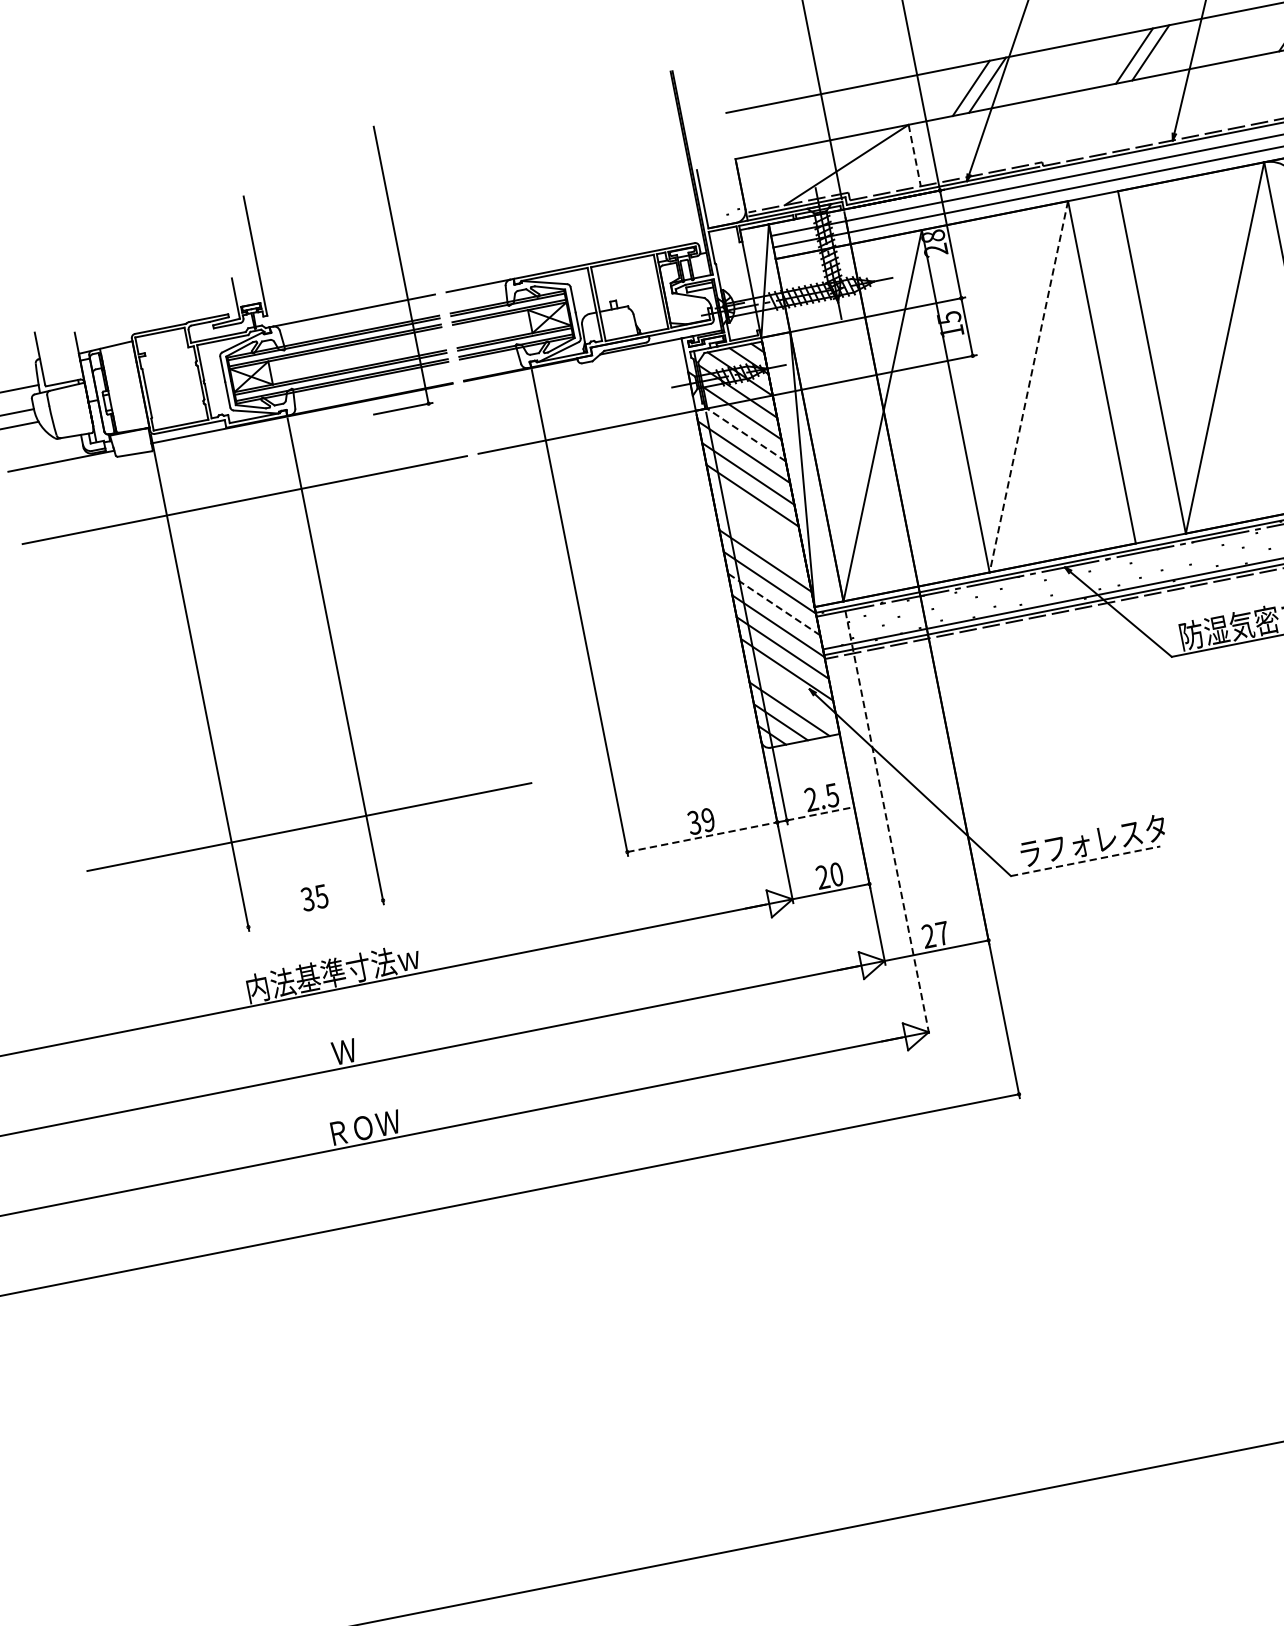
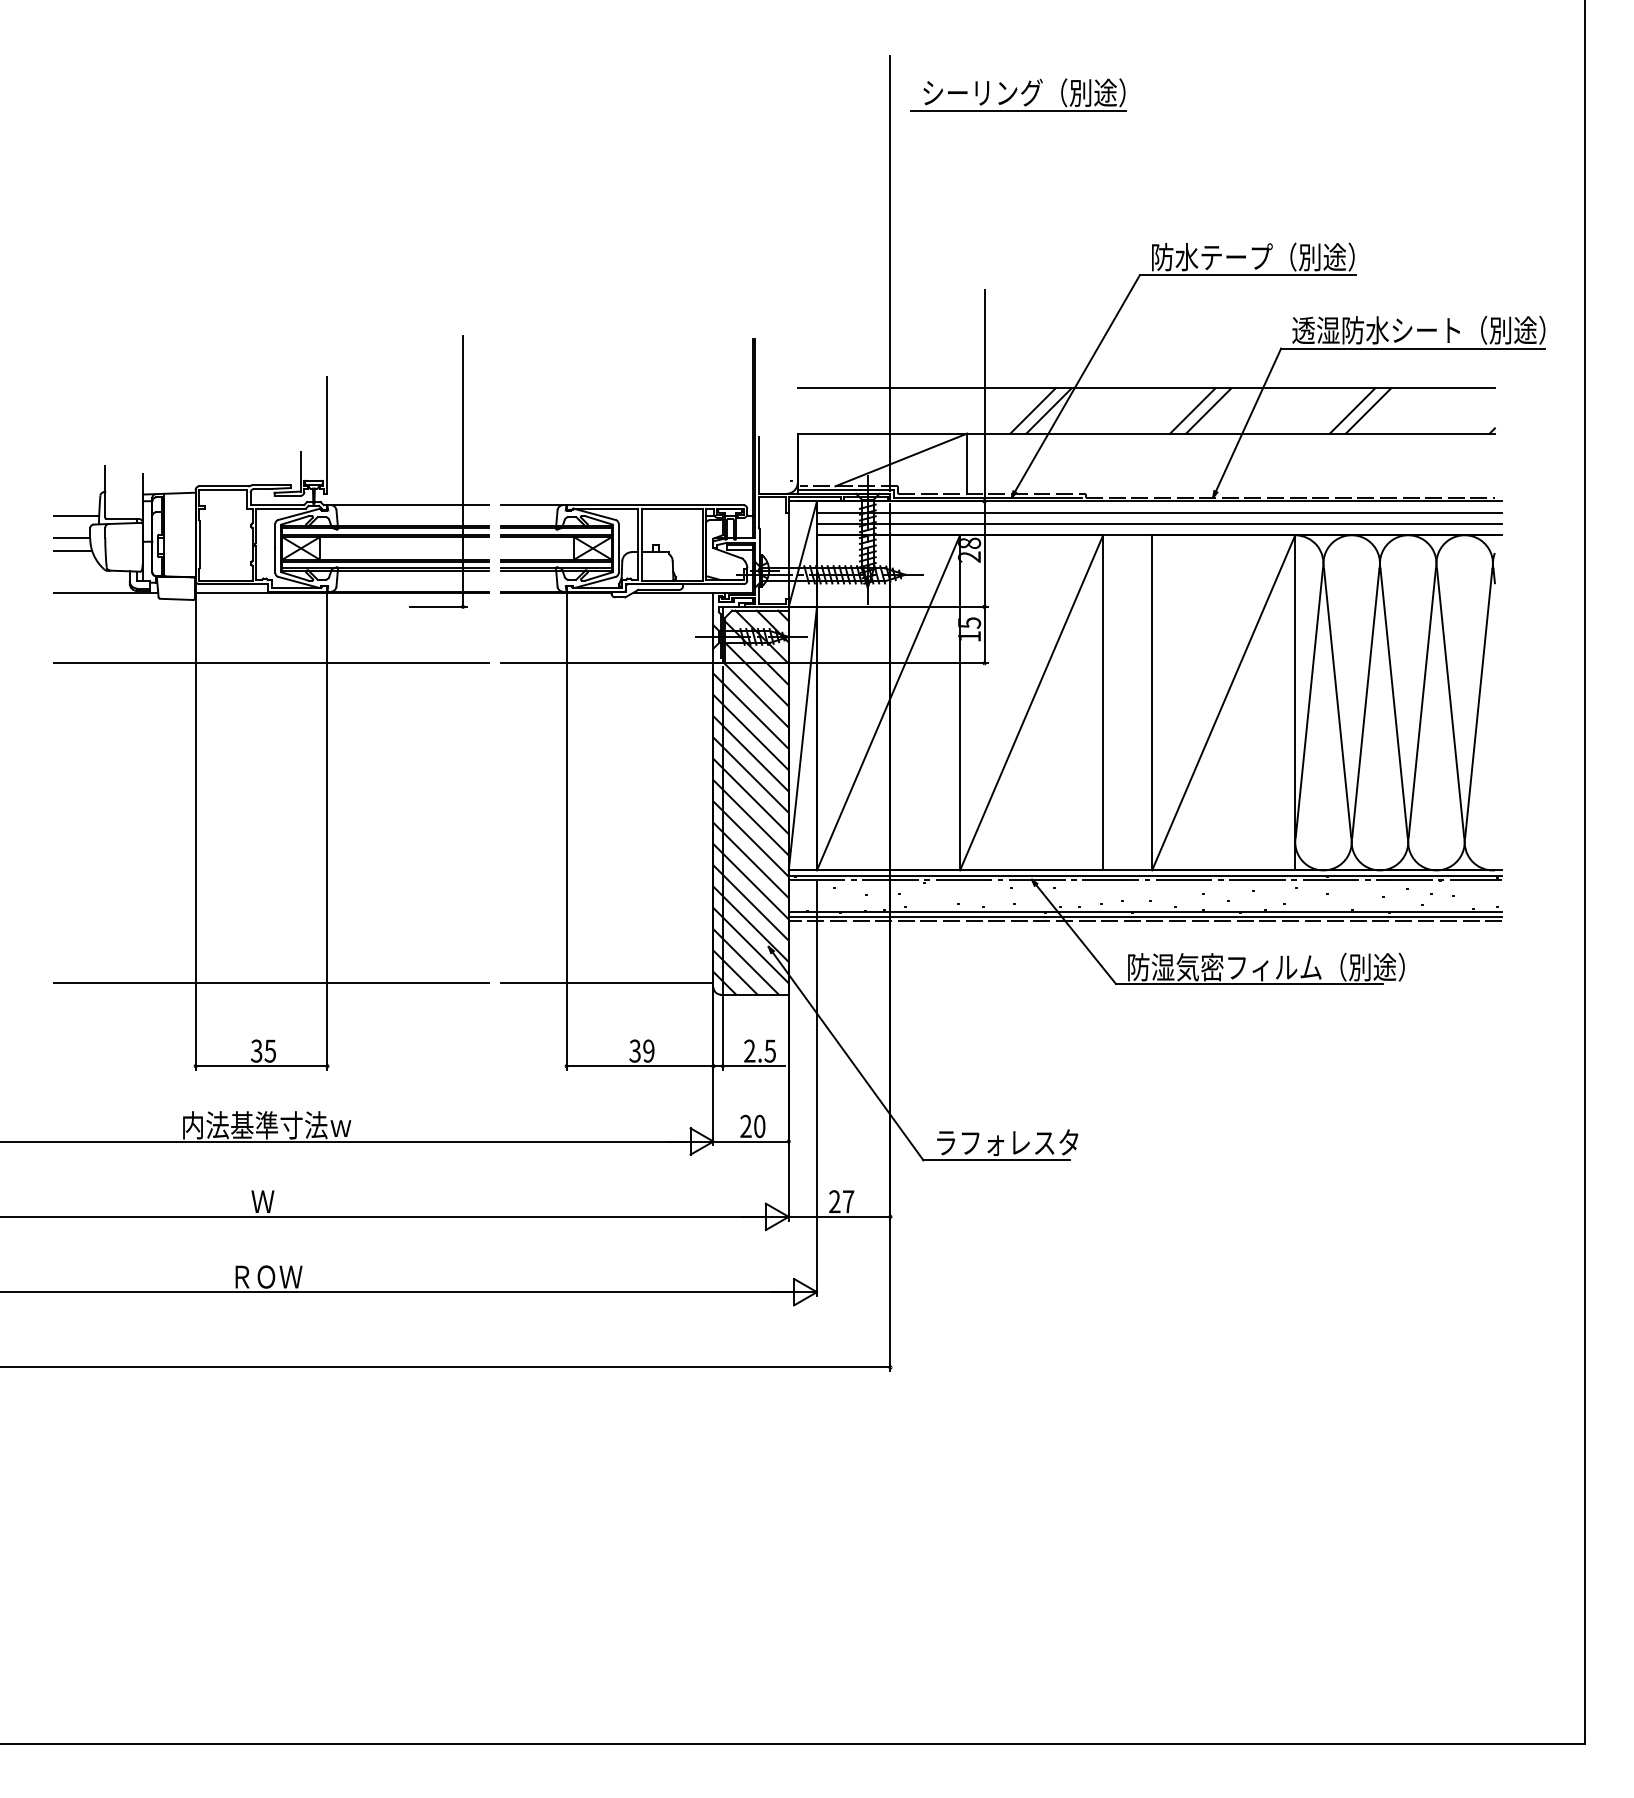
line: (915, 156) -> (967, 464), dashed -> solid
line: (1028, 387) -> (1031, 703), dashed -> solid
line: (746, 434) -> (756, 695), dashed -> solid
line: (756, 516) -> (750, 774), added
line: (760, 539) -> (750, 796), added
line: (773, 604) -> (750, 860), dashed -> solid
line: (790, 691) -> (750, 945), added
line: (651, 759) -> (606, 983), added
line: (819, 814) -> (754, 1066), dashed -> solid
line: (888, 824) -> (817, 1088), dashed -> solid
line: (702, 837) -> (640, 1066), dashed -> solid
line: (1086, 861) -> (997, 1160), dashed -> solid
line: (315, 914) -> (261, 1066), added

